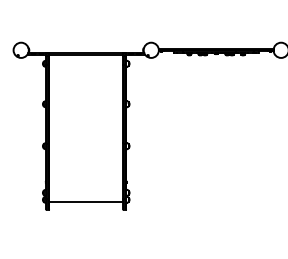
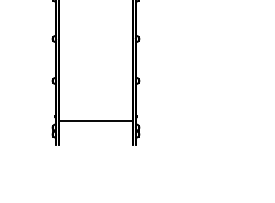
line: (86, 202) -> (96, 121), moved

